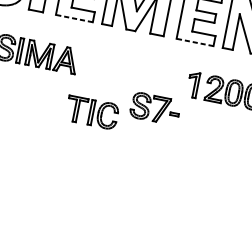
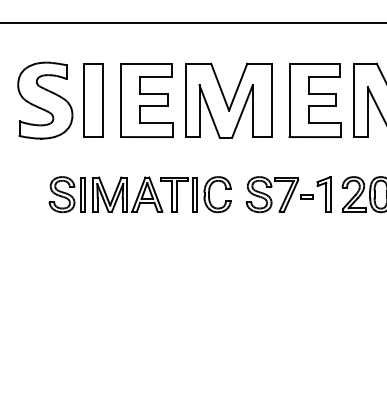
line: (74, 18) -> (147, 137), dashed -> solid
line: (195, 42) -> (315, 137), dashed -> solid
part: (159, 110) -> (285, 196), moved
part: (91, 112) -> (195, 194), moved

